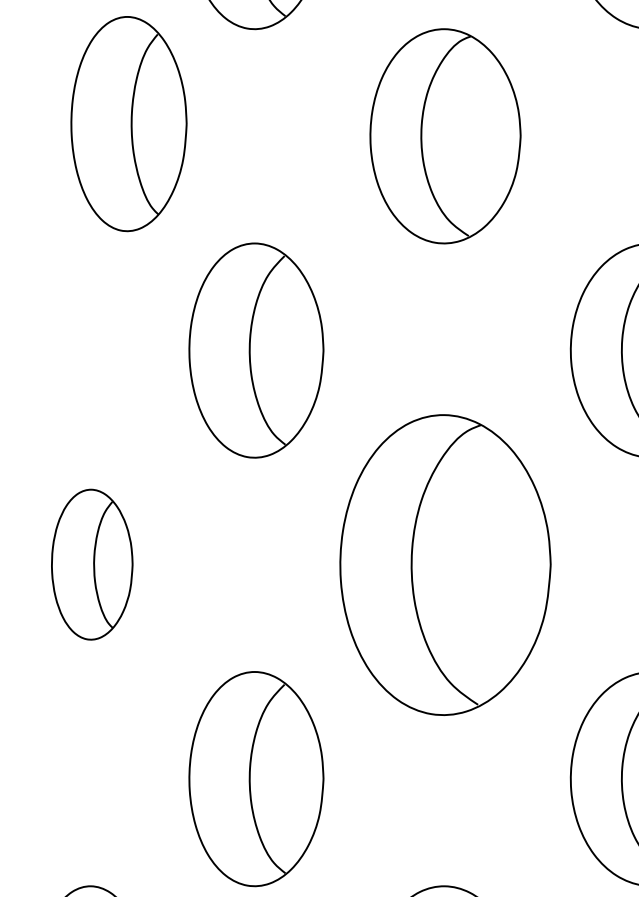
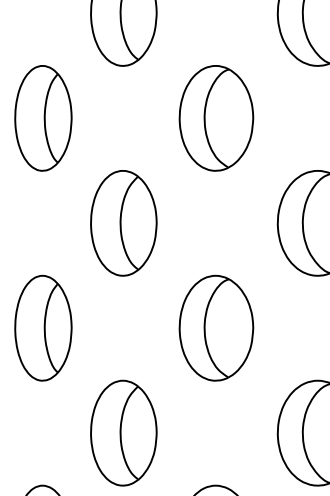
part: (129, 124) -> (43, 118), moved
part: (92, 563) -> (43, 327), size x1.43
part: (445, 563) -> (216, 327), size x0.71

